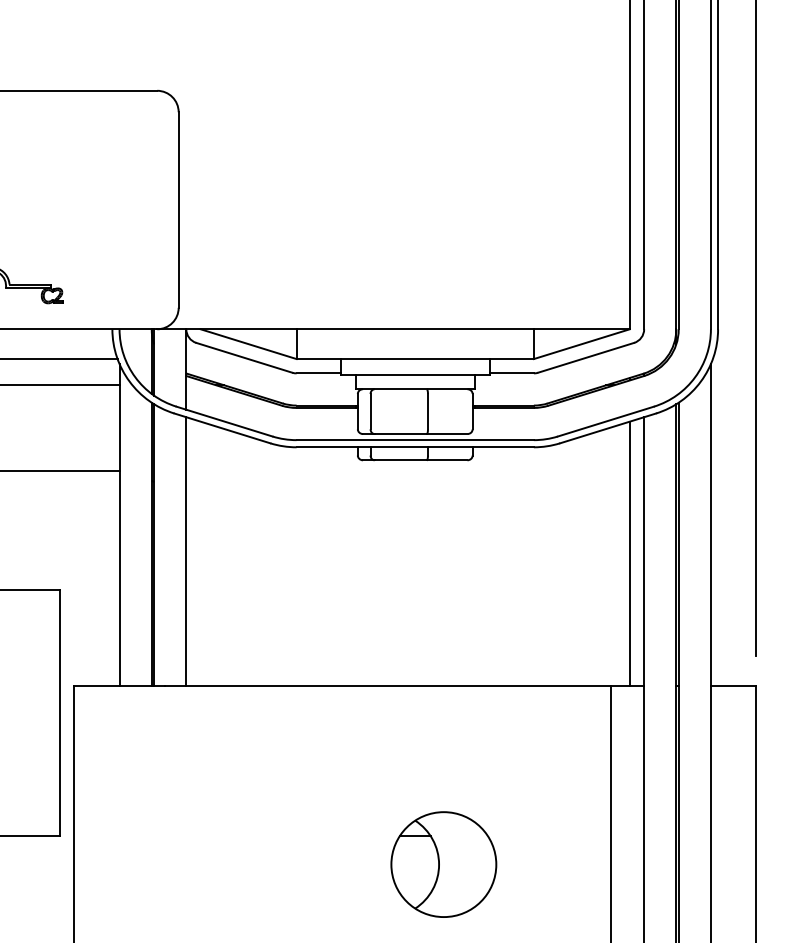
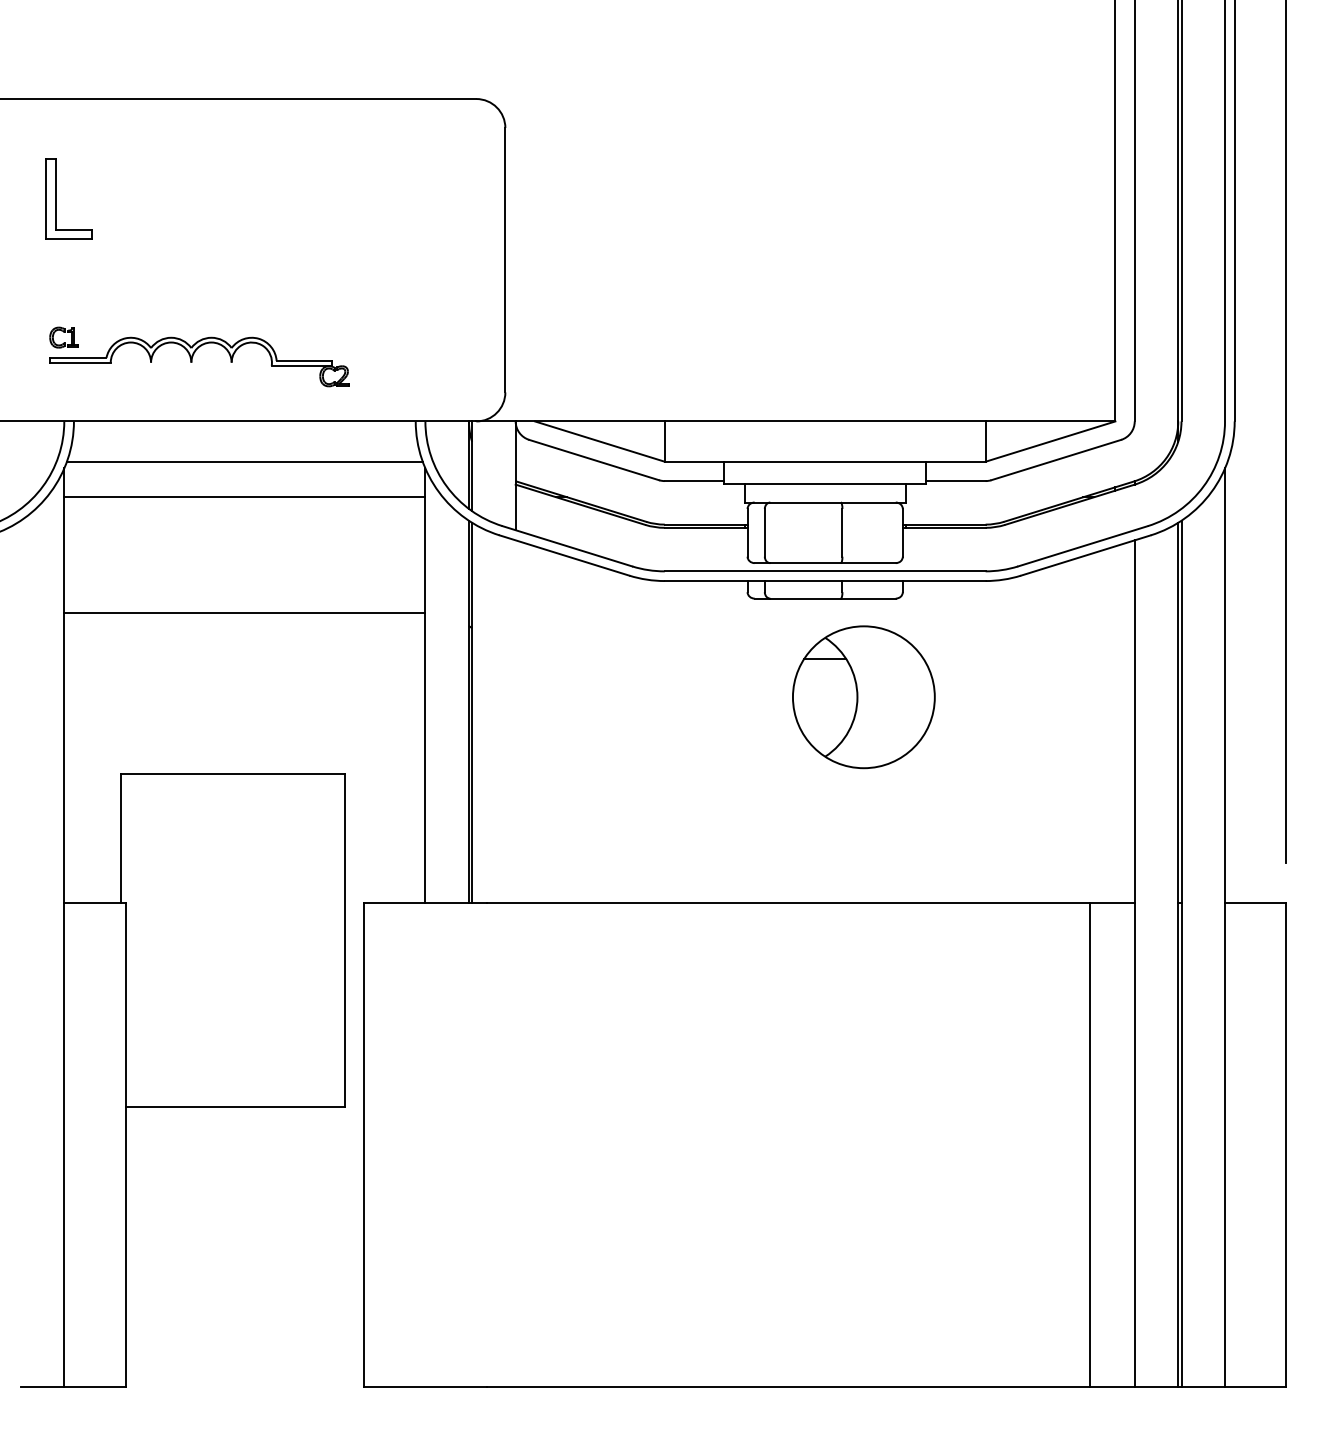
line: (186, 551) -> (515, 721), removed
line: (629, 553) -> (1115, 724), removed
part: (443, 864) -> (863, 697), moved

